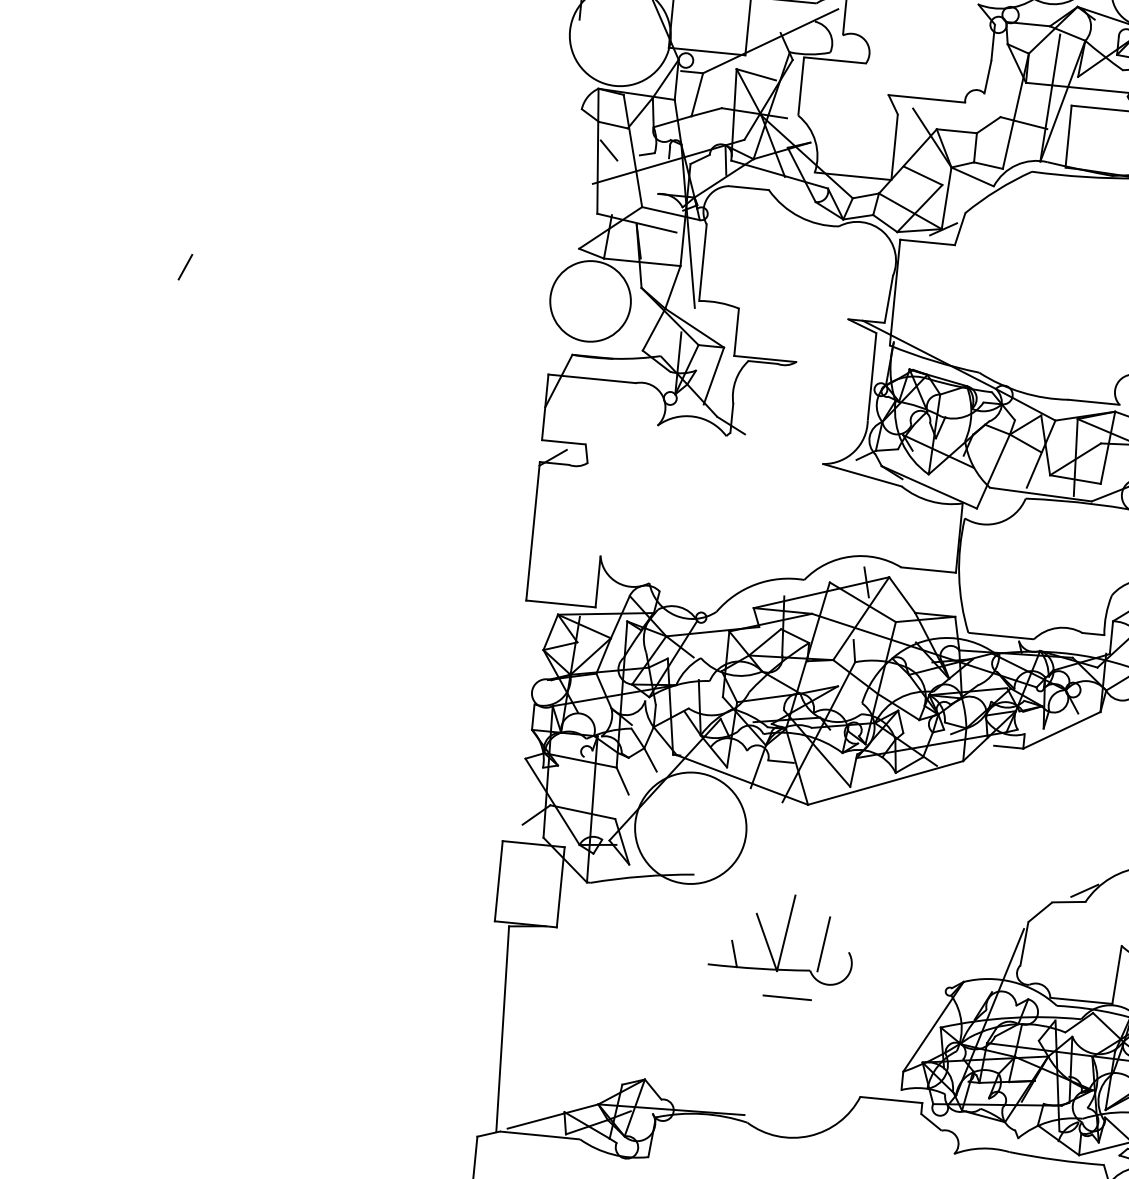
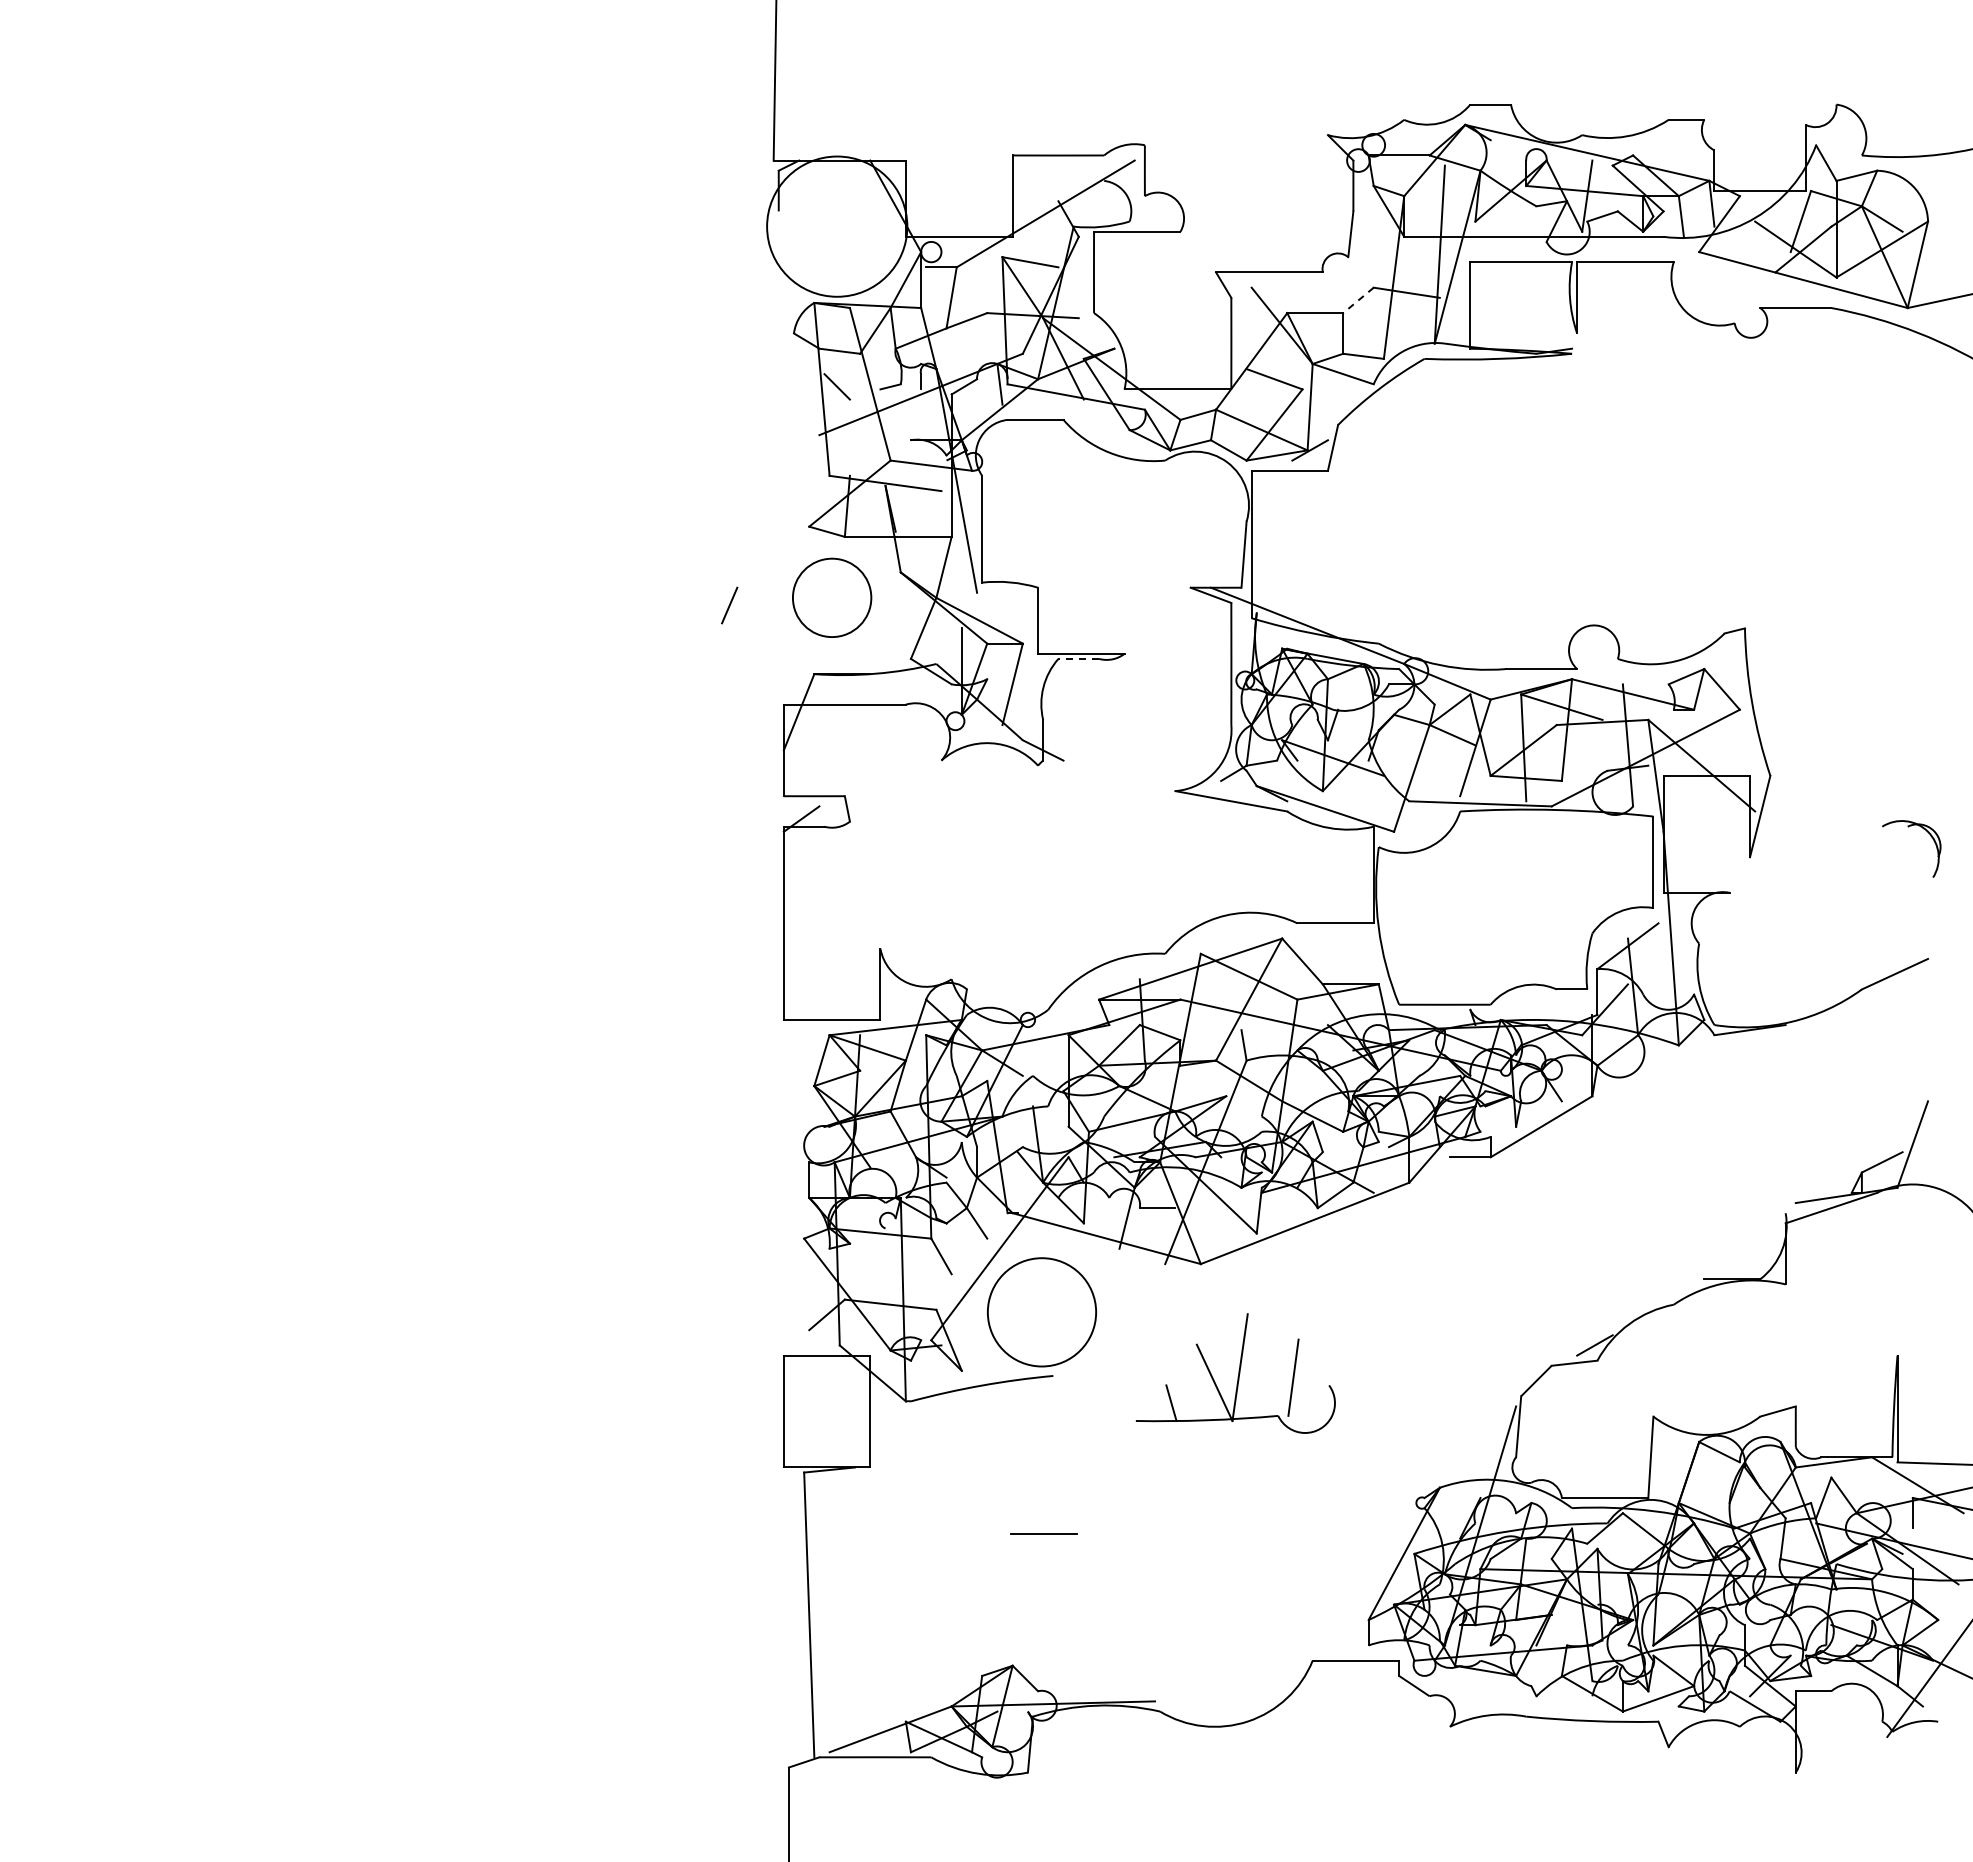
line: (988, 125) -> (1358, 300), solid -> dashed
line: (185, 267) -> (729, 605), moved
circle: (590, 301) -> (832, 597), size x0.7
line: (762, 362) -> (1078, 658), solid -> dashed
line: (866, 582) -> (1251, 948), removed
circle: (690, 827) -> (1041, 1311), size x0.7
part: (782, 937) -> (1235, 1373), moved
line: (786, 997) -> (1043, 1533), moved

